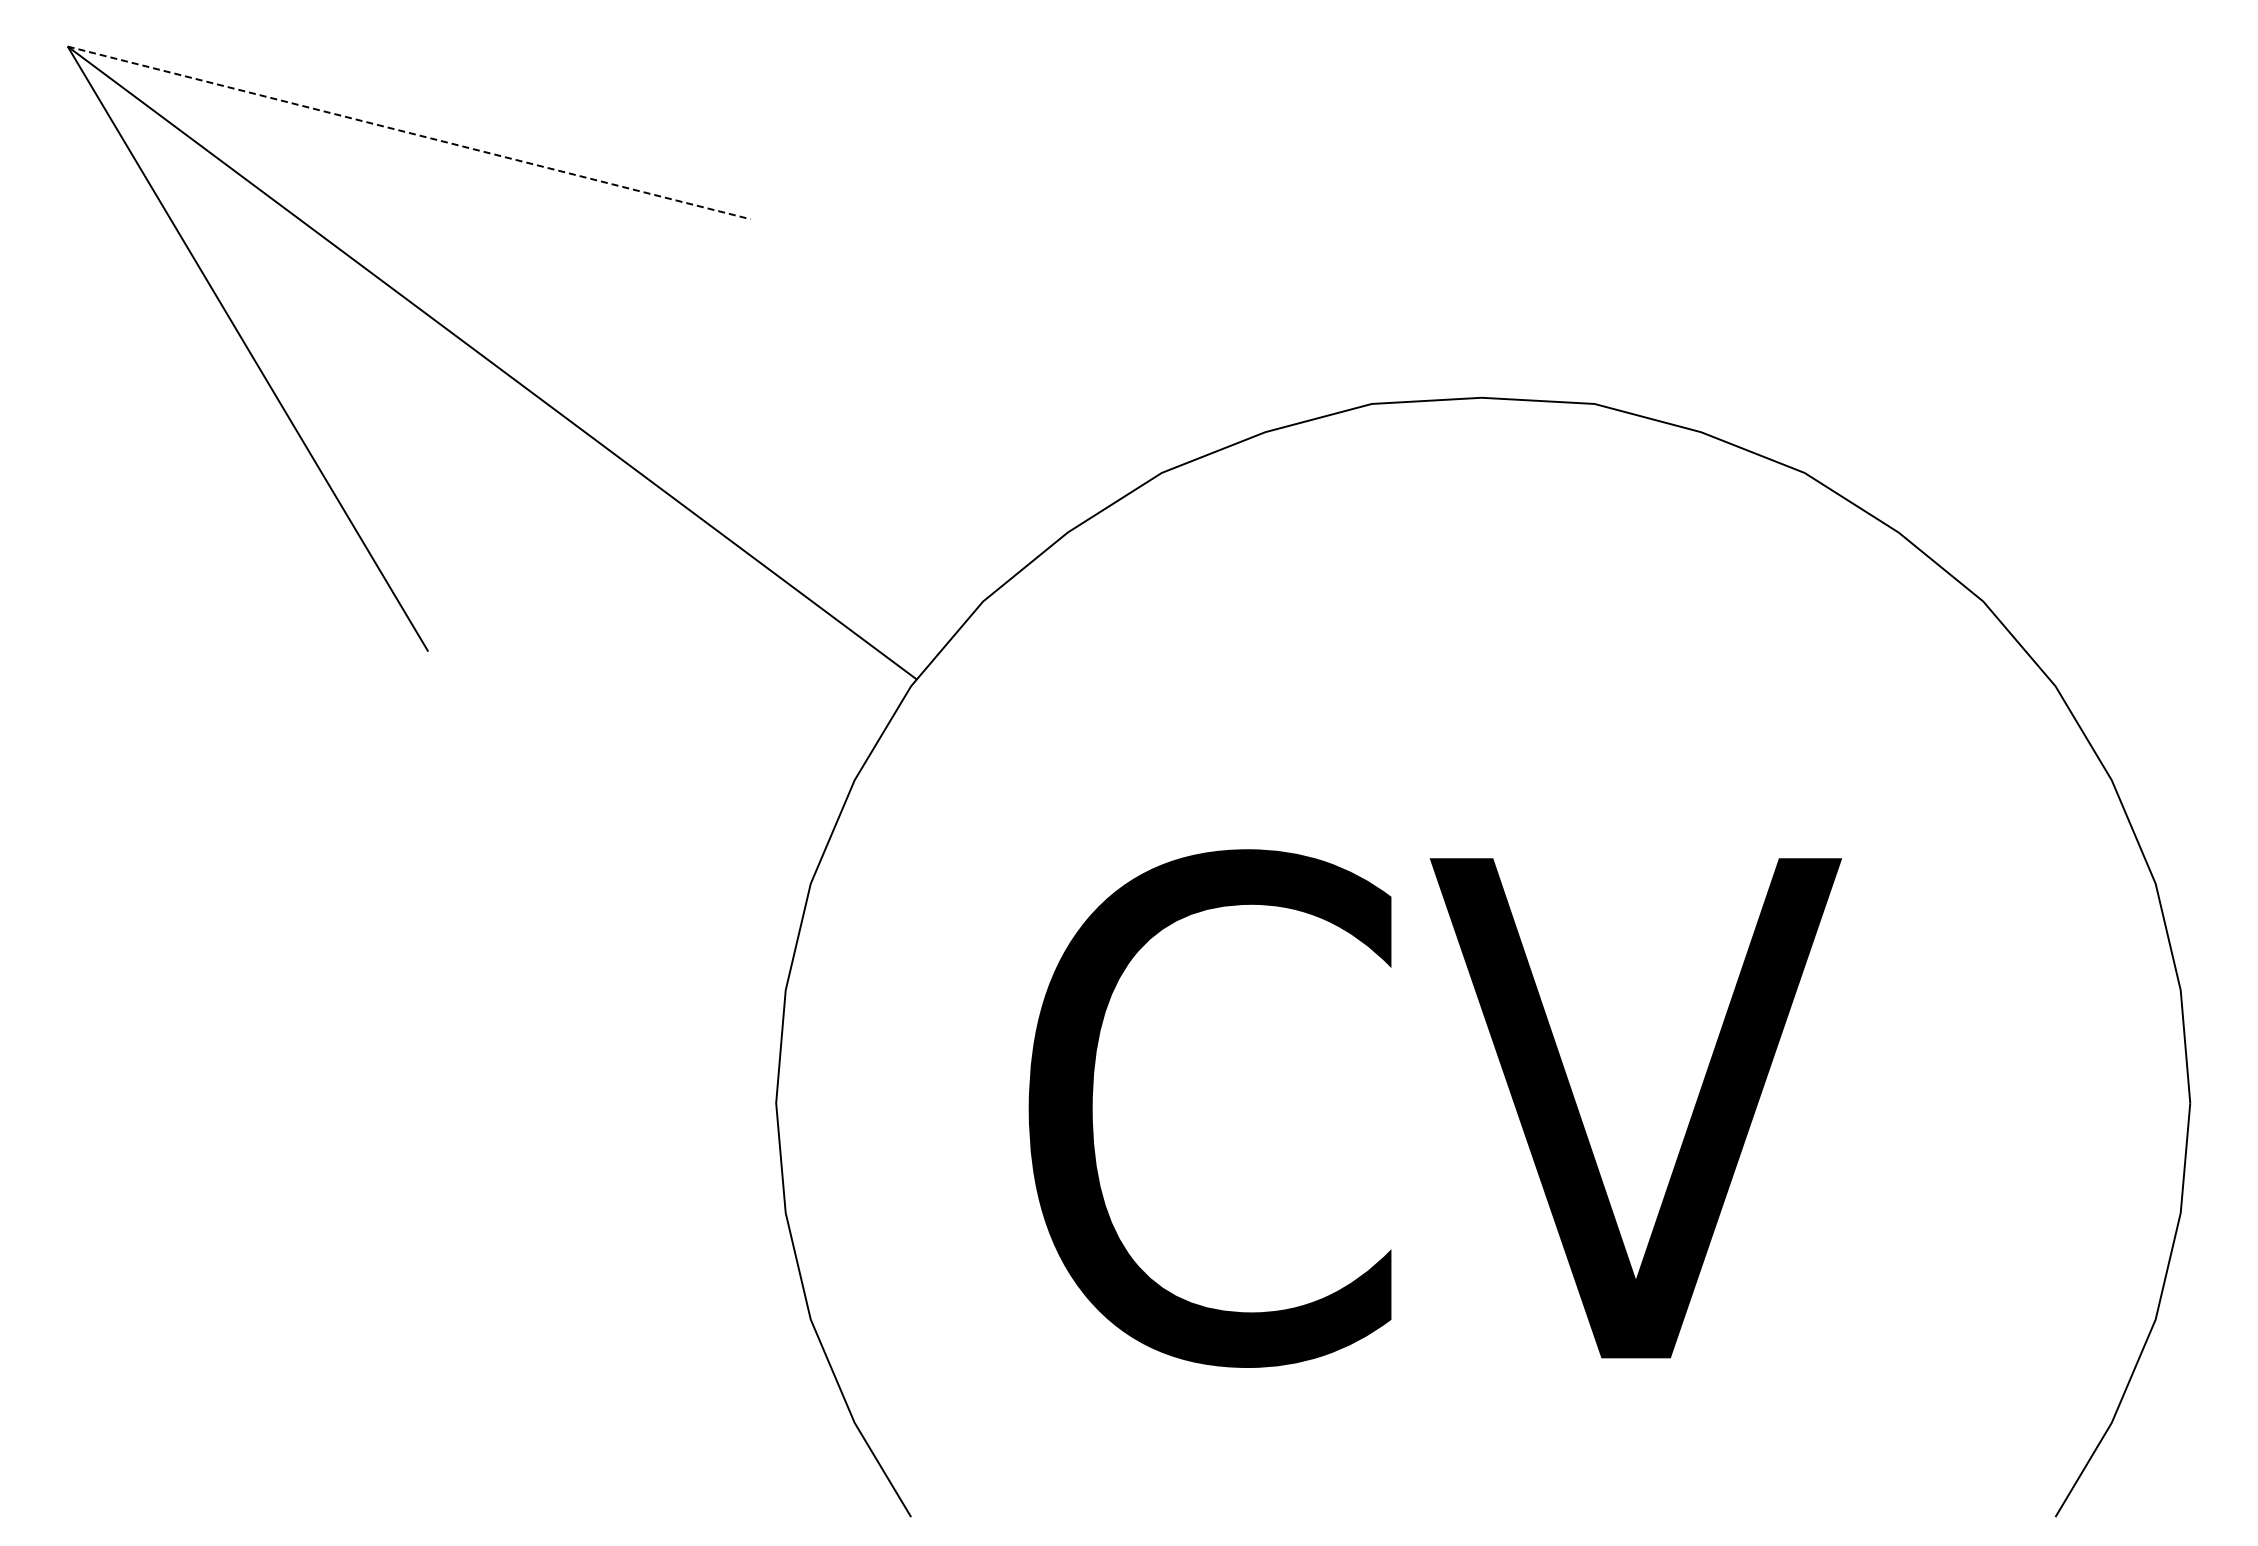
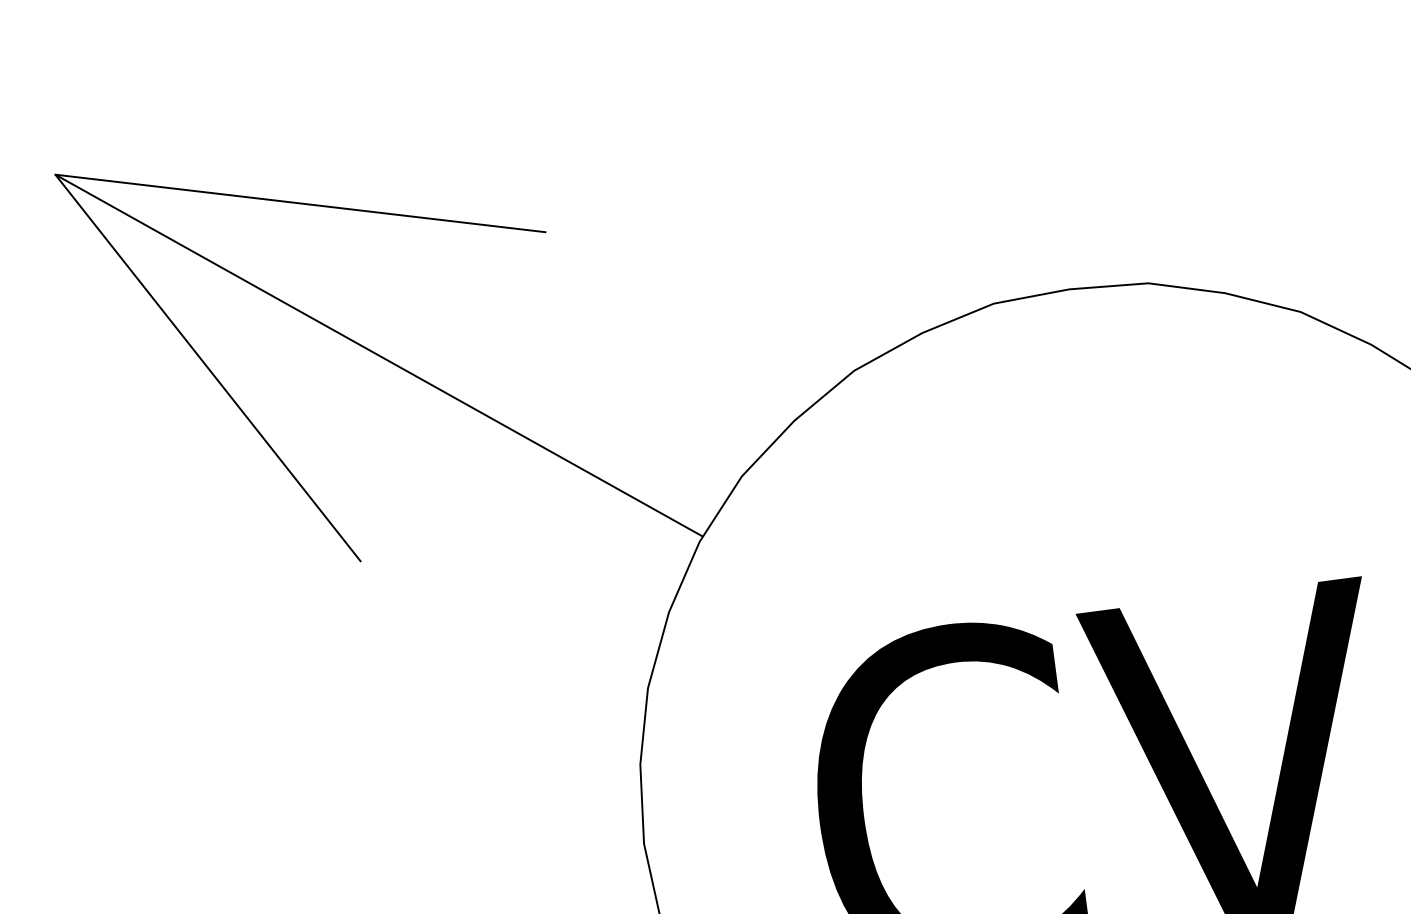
line: (409, 133) -> (300, 203), dashed -> solid

